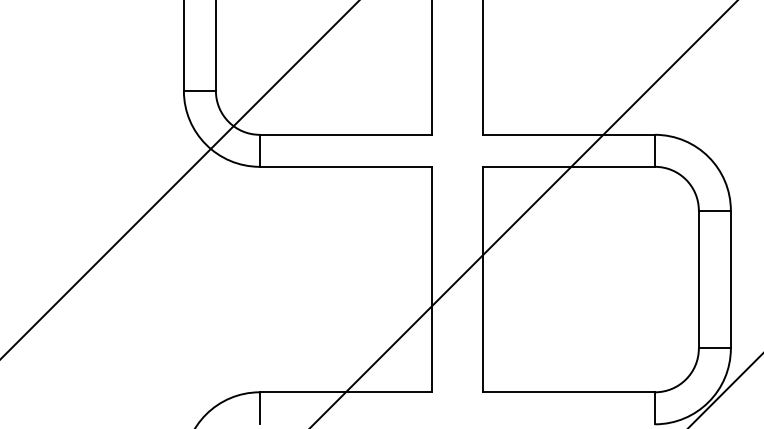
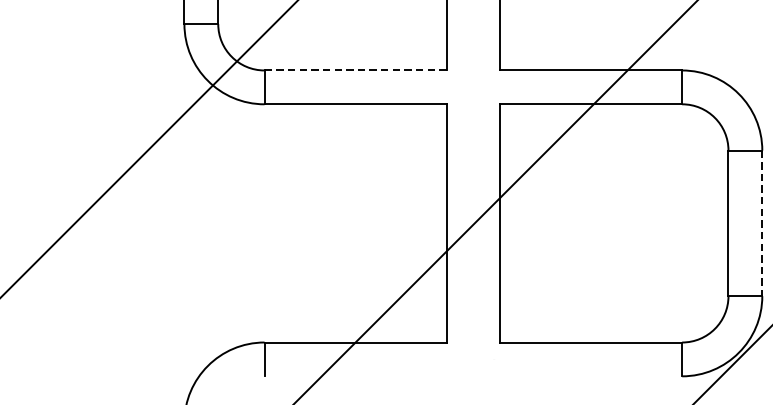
line: (345, 134) -> (355, 70), solid -> dashed
line: (730, 279) -> (761, 223), solid -> dashed

